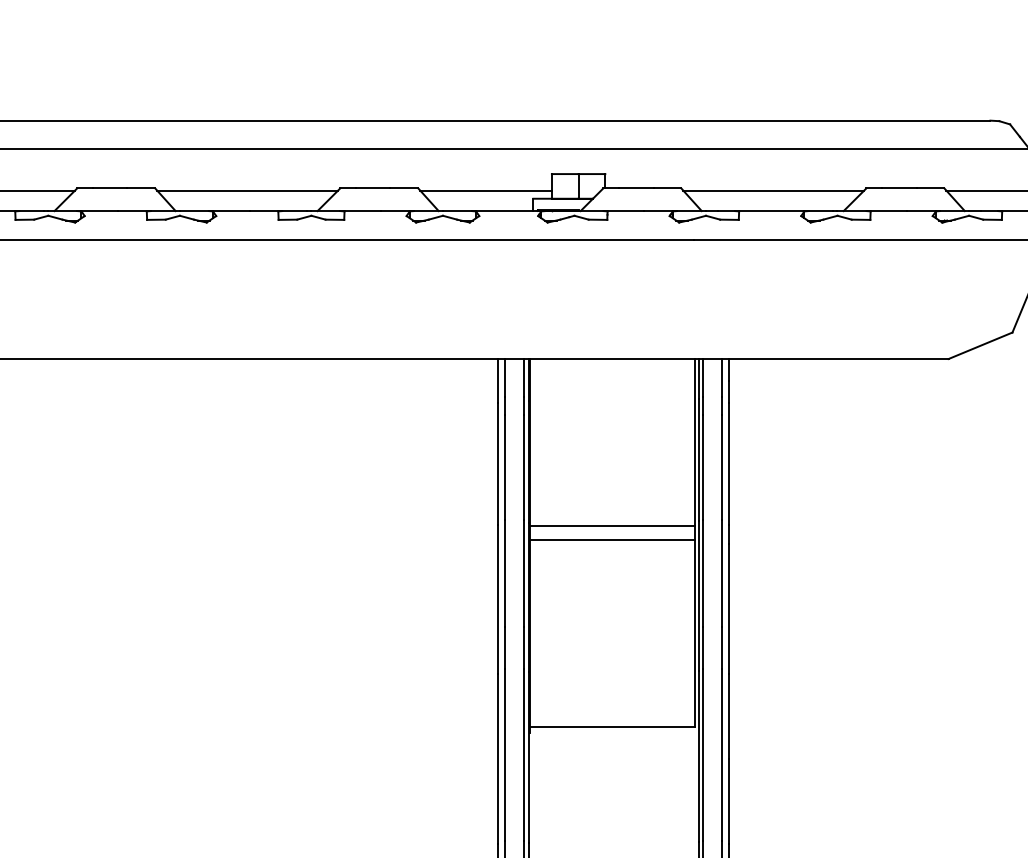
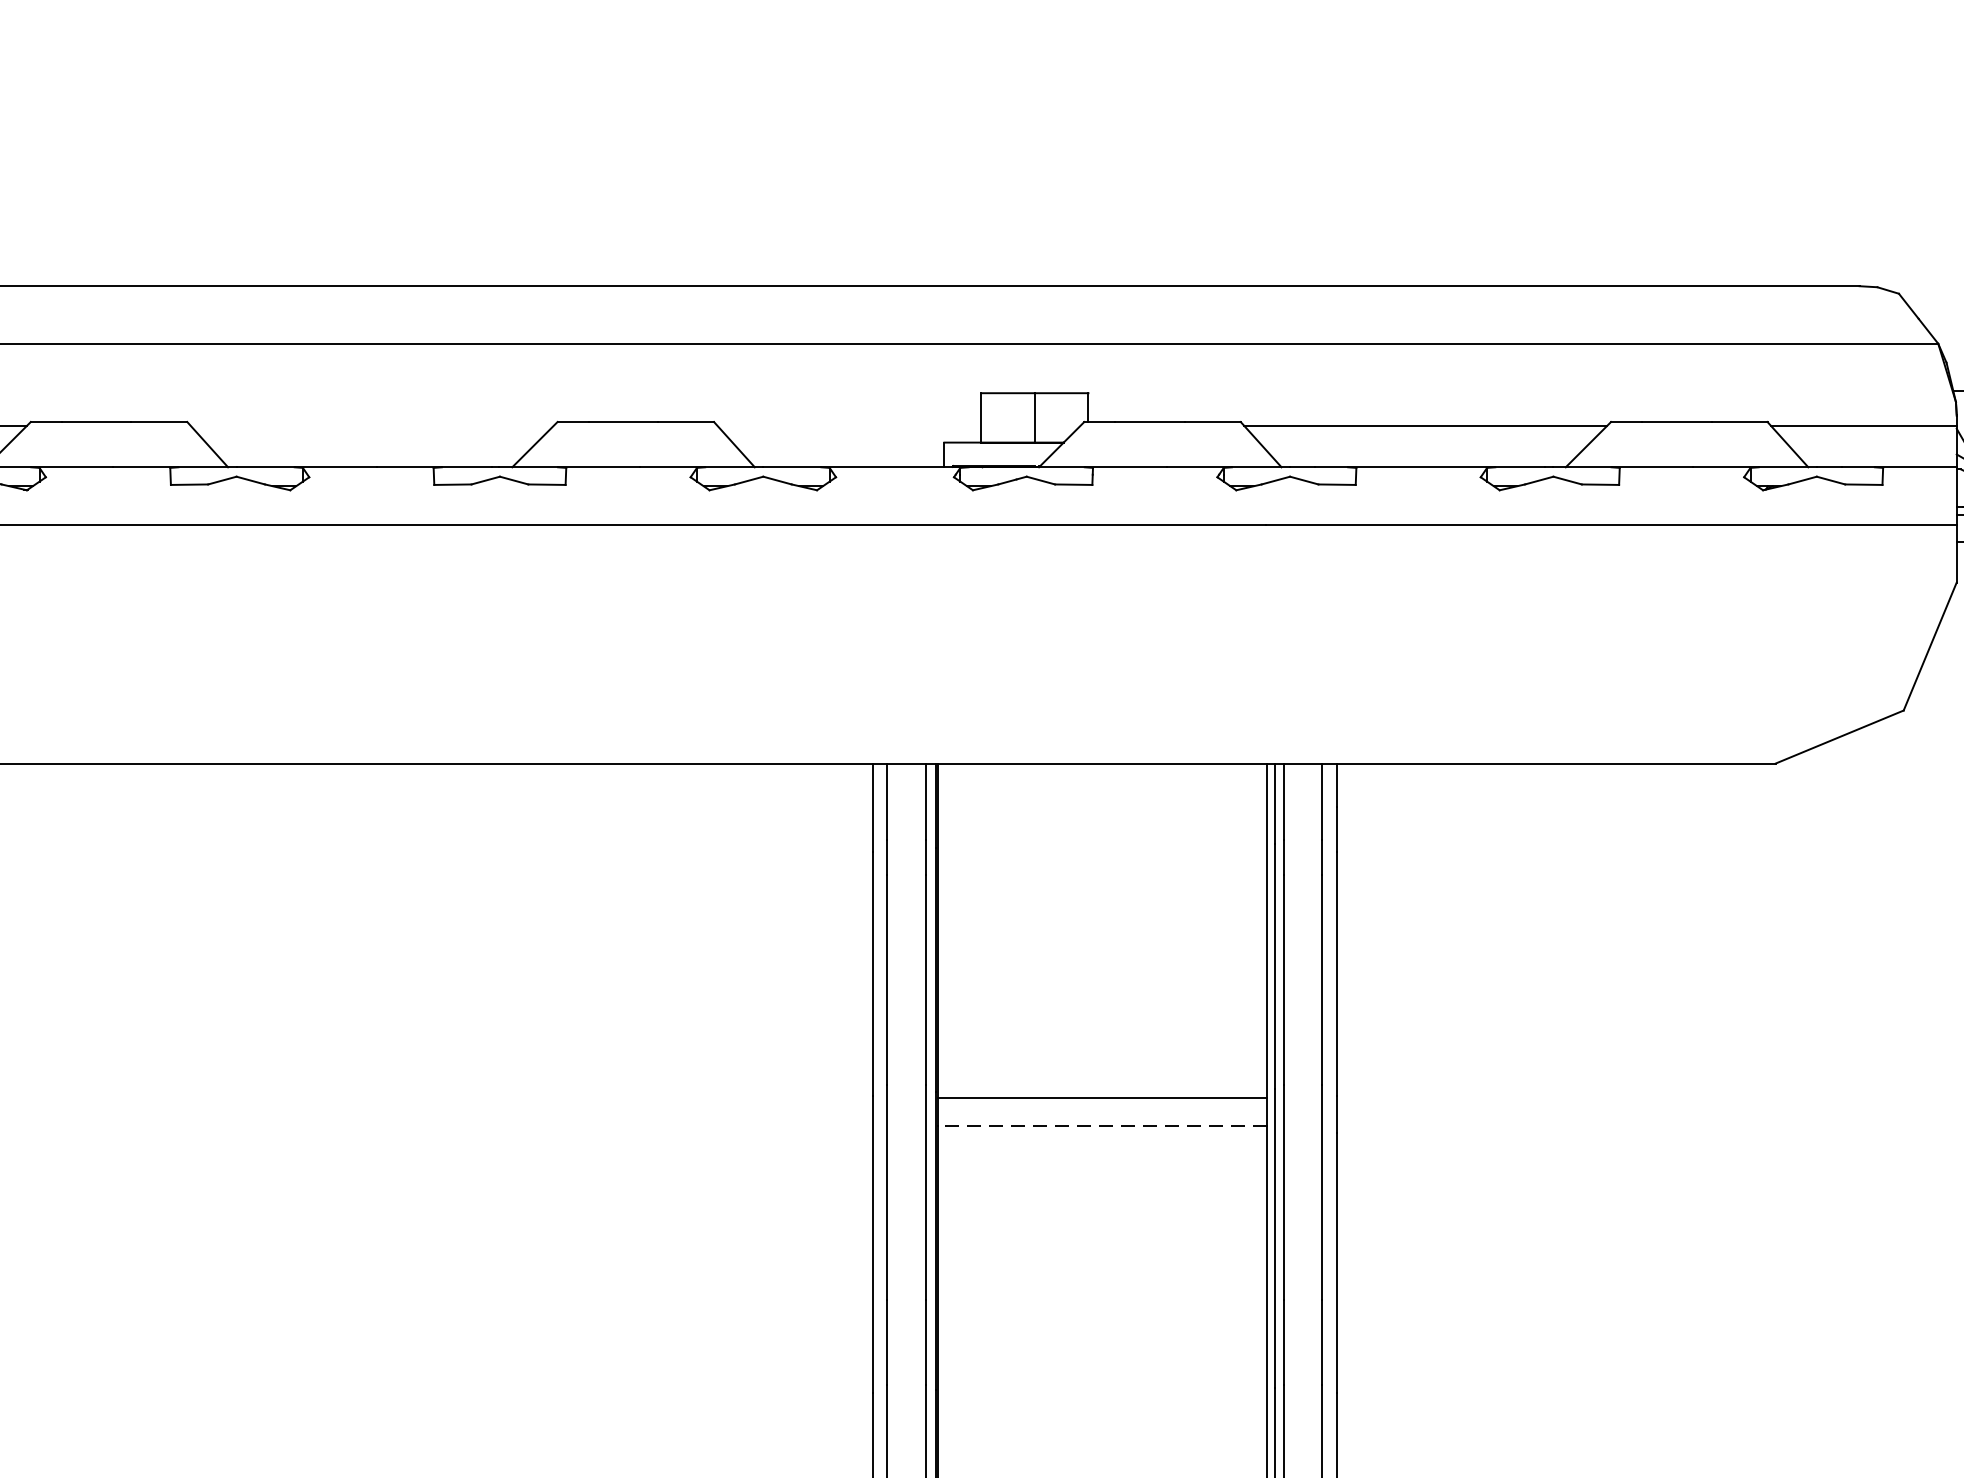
line: (247, 190) -> (371, 426), removed
line: (485, 190) -> (848, 426), removed
line: (612, 540) -> (1102, 1126), solid -> dashed

